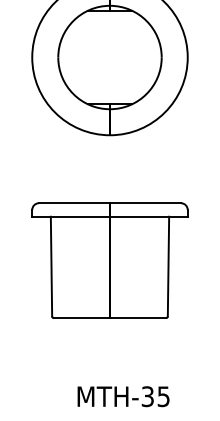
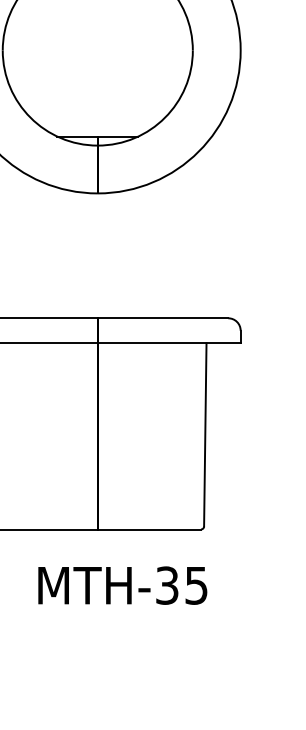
text: (123, 396) -> (122, 585), moved

